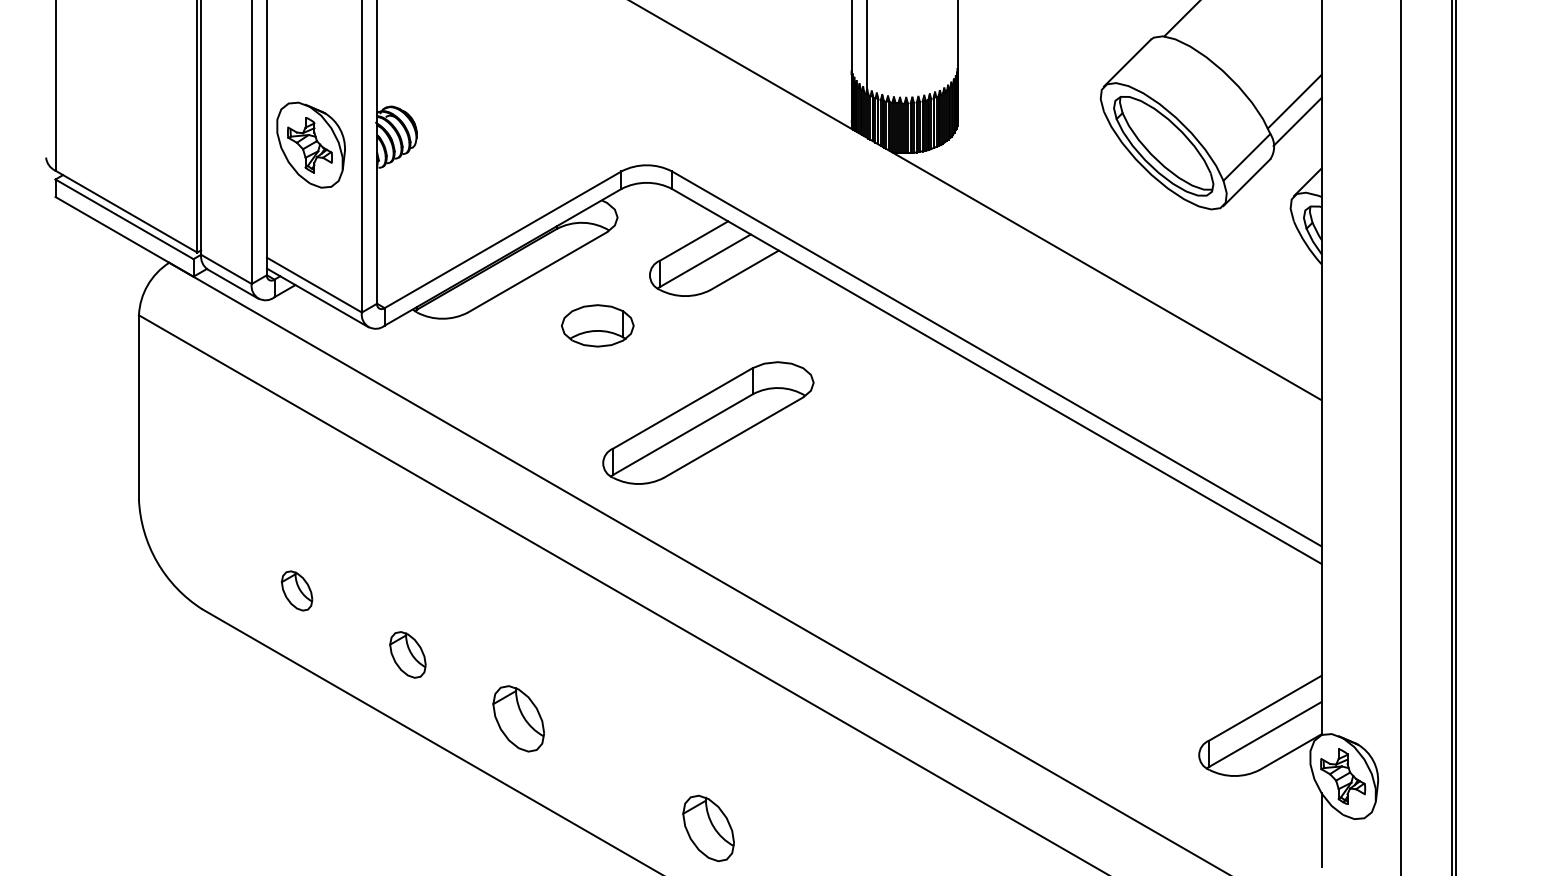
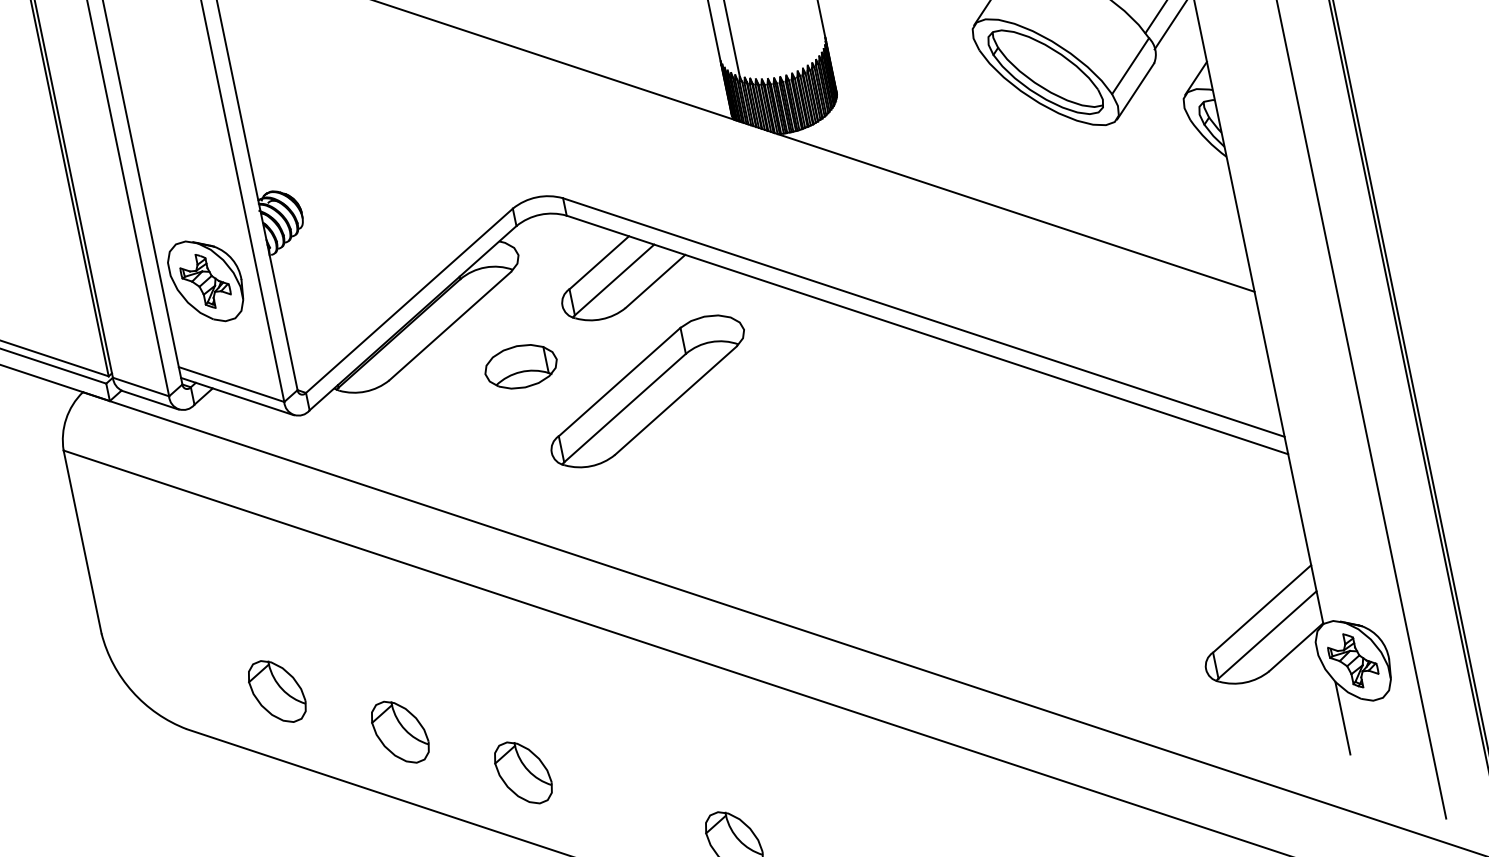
part: (310, 144) -> (205, 280), moved
part: (708, 422) -> (647, 390), moved
part: (296, 590) -> (276, 691), size x1.67
part: (407, 654) -> (399, 731), size x1.43

